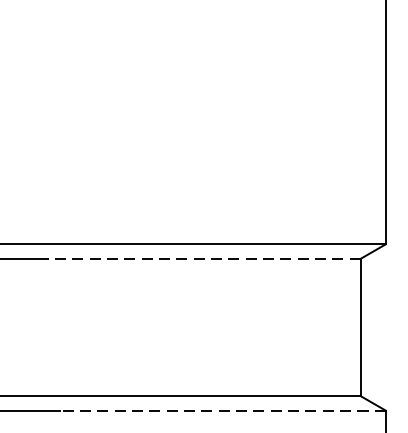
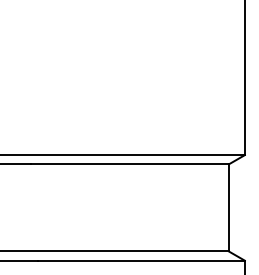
line: (204, 259) -> (129, 164), dashed -> solid
line: (221, 410) -> (140, 260), dashed -> solid

